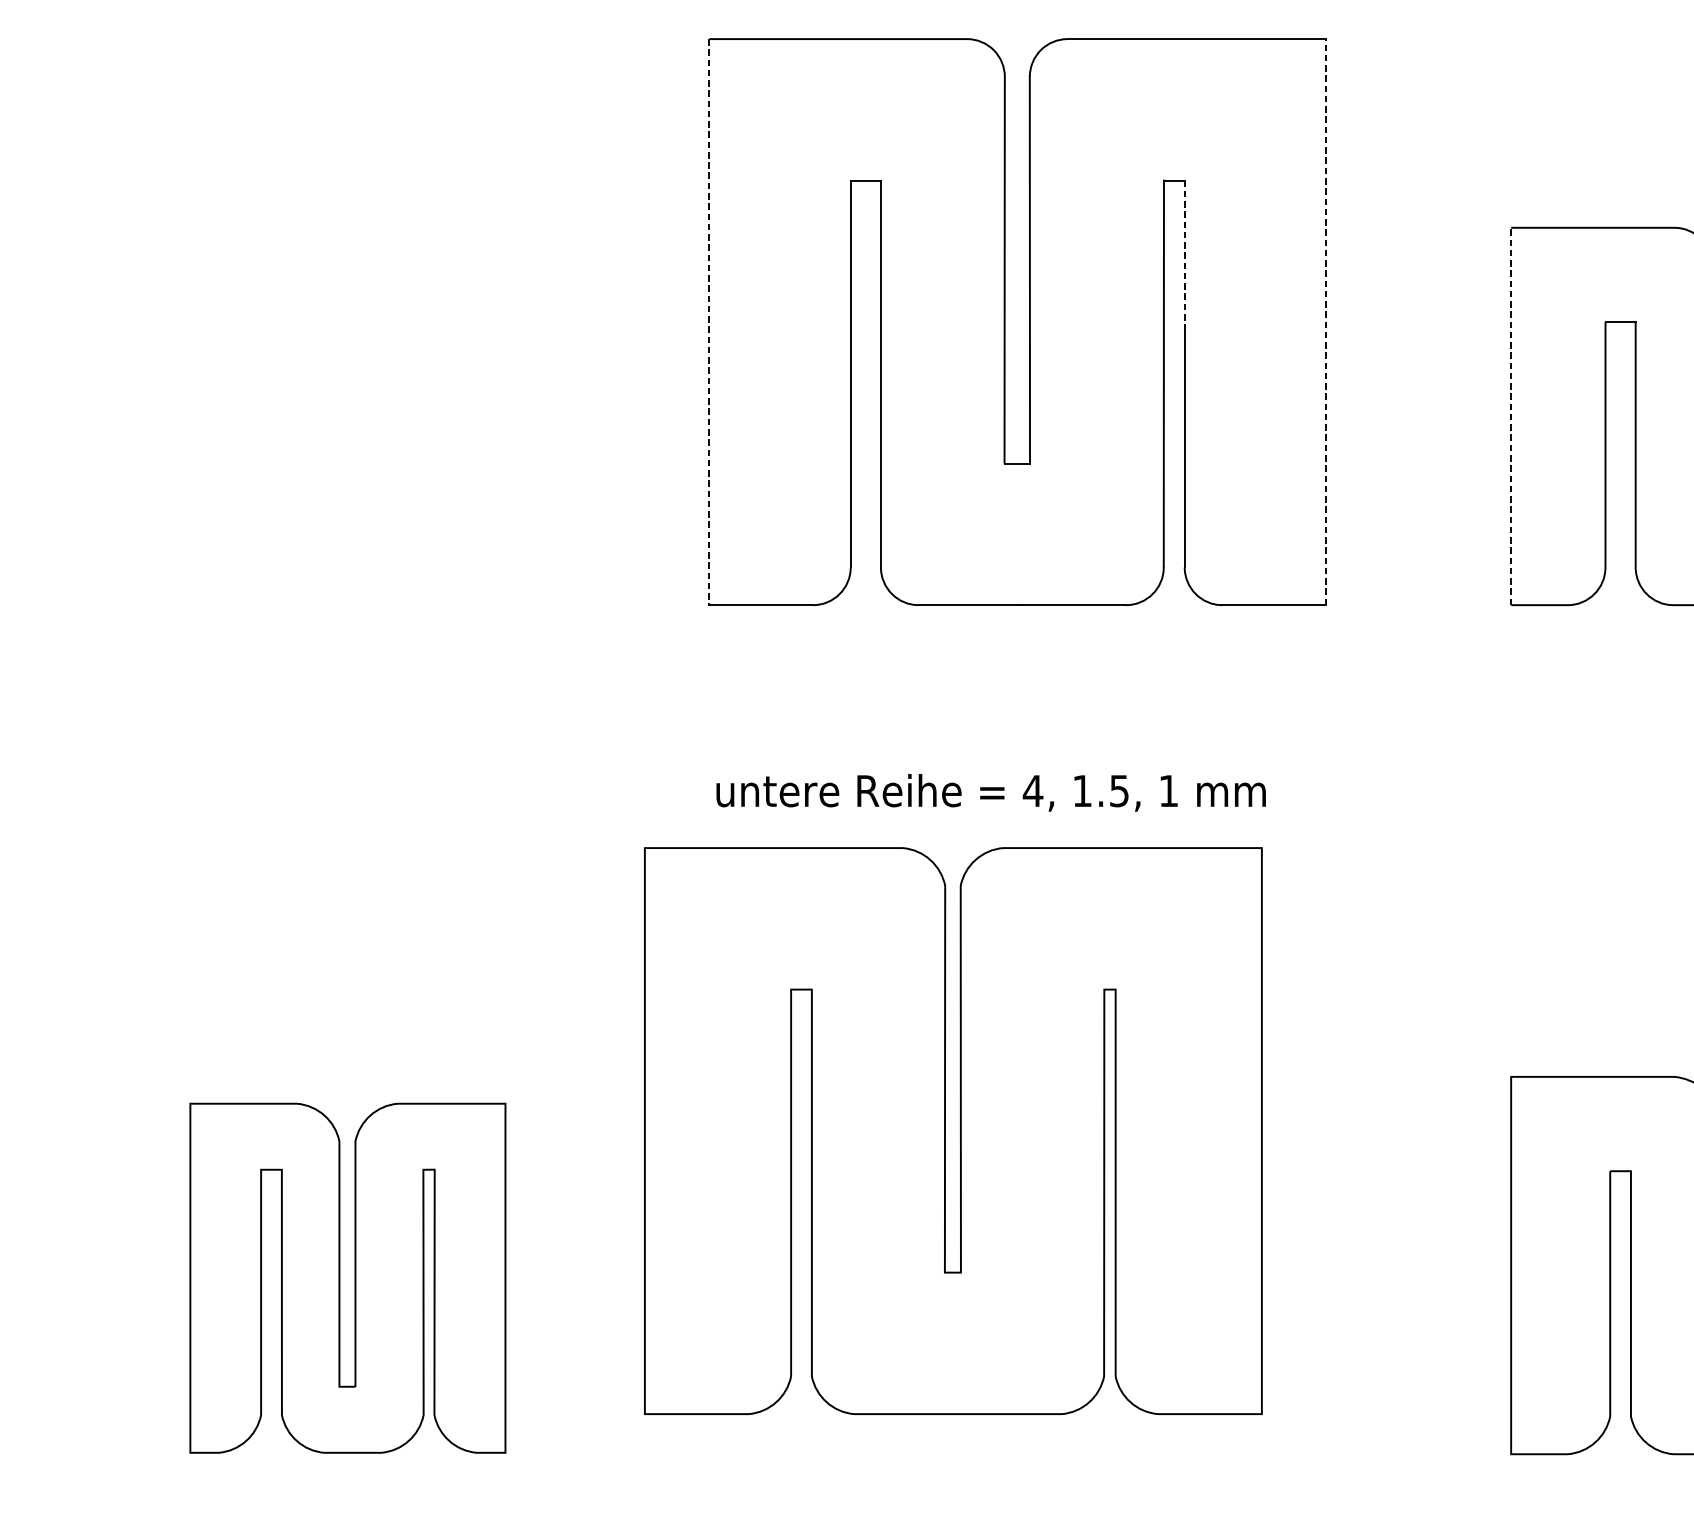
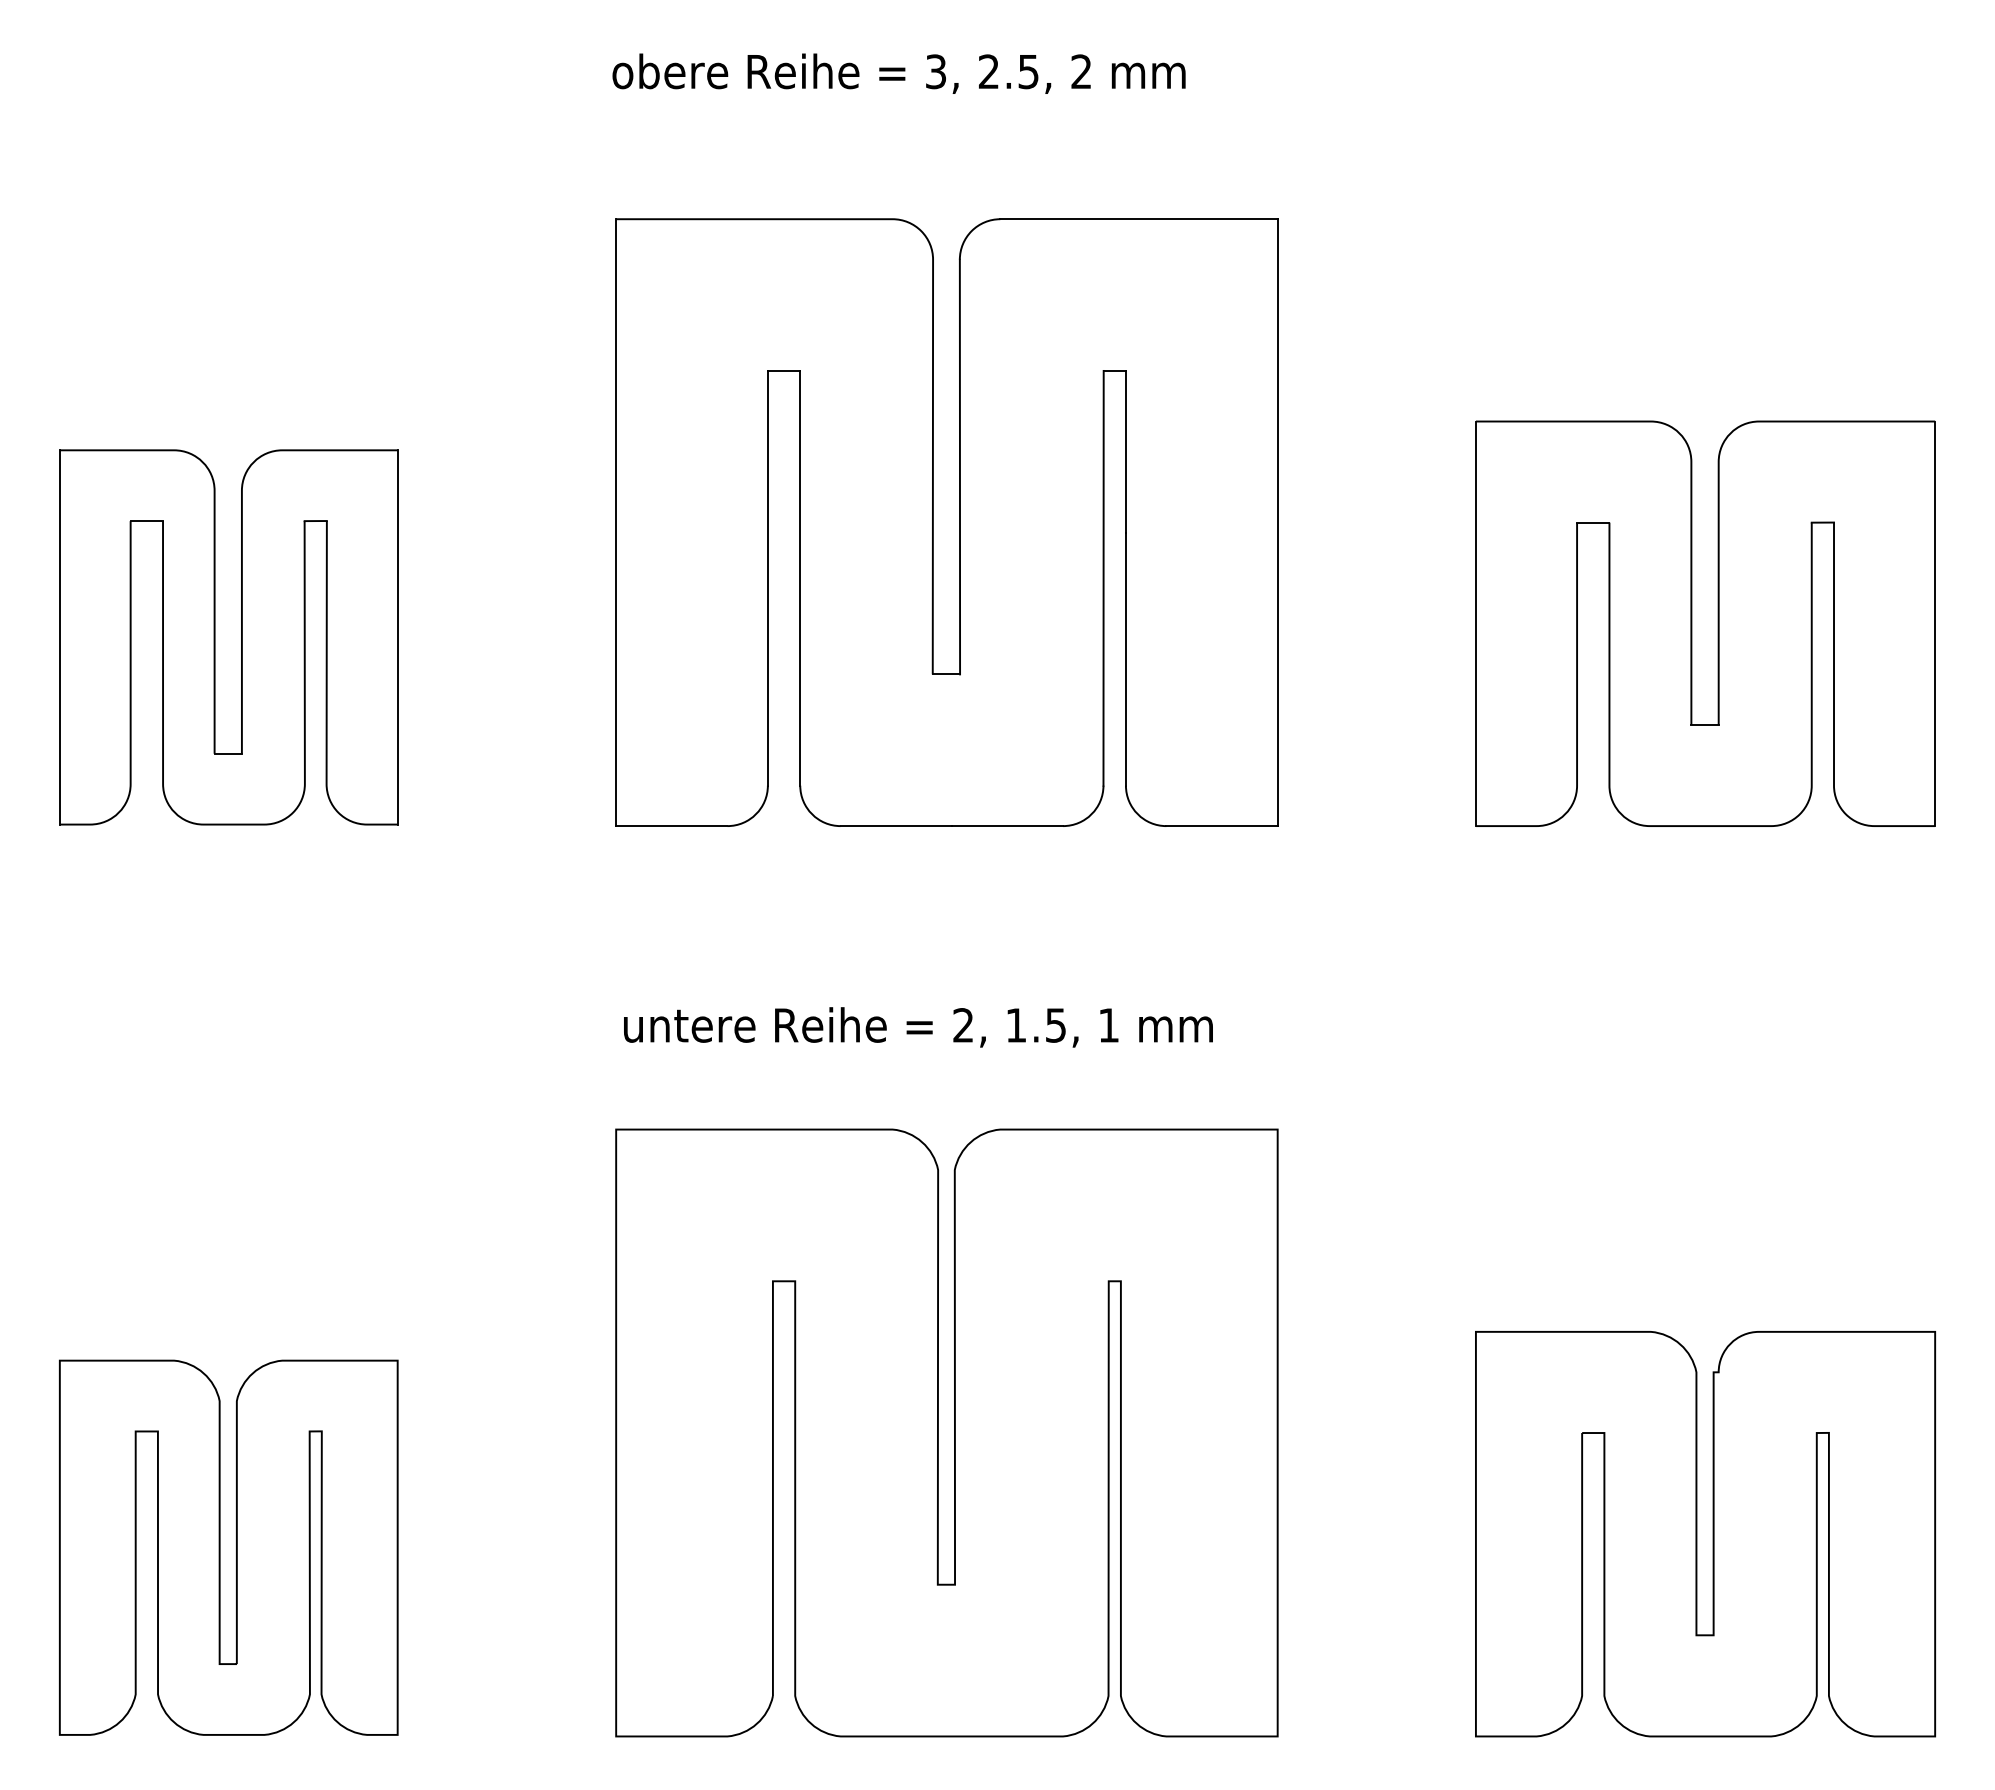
line: (1184, 255) -> (1125, 451), dashed -> solid
line: (1326, 321) -> (1277, 522), dashed -> solid
line: (709, 322) -> (616, 523), dashed -> solid
line: (1510, 416) -> (1475, 623), dashed -> solid
part: (335, 429) -> (215, 637), added
text: (1033, 791) -> (963, 1025), 4, -> 2,
part: (945, 1130) -> (938, 1432), moved

